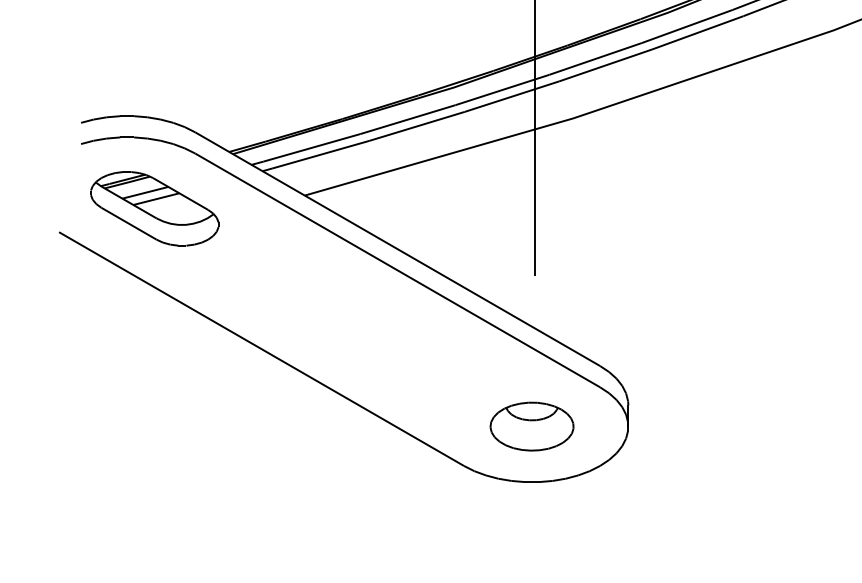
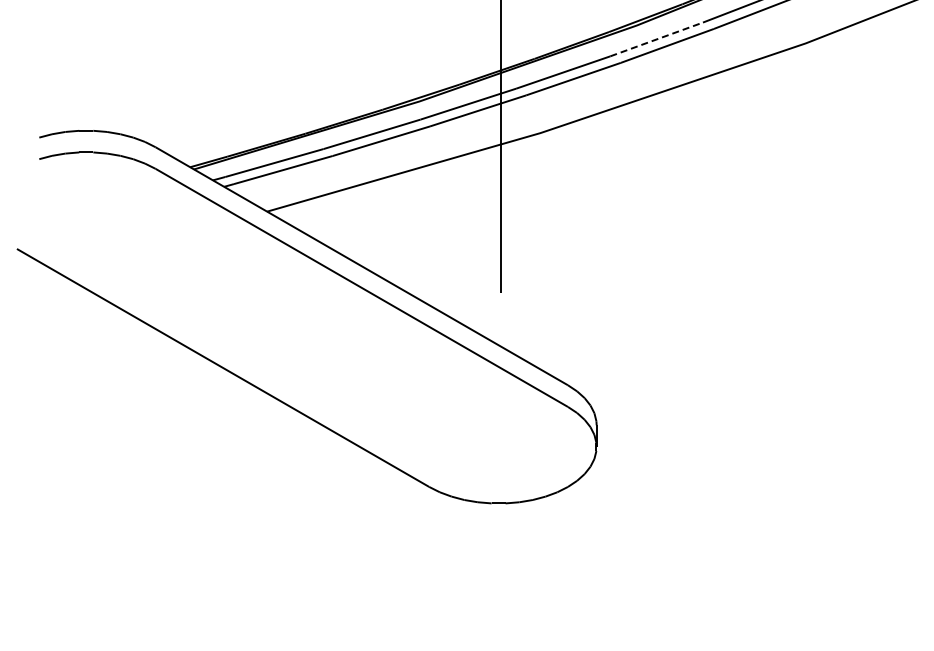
line: (688, 26) -> (657, 39), solid -> dashed
part: (153, 208) -> (113, 224), removed
part: (531, 426) -> (498, 446), removed

